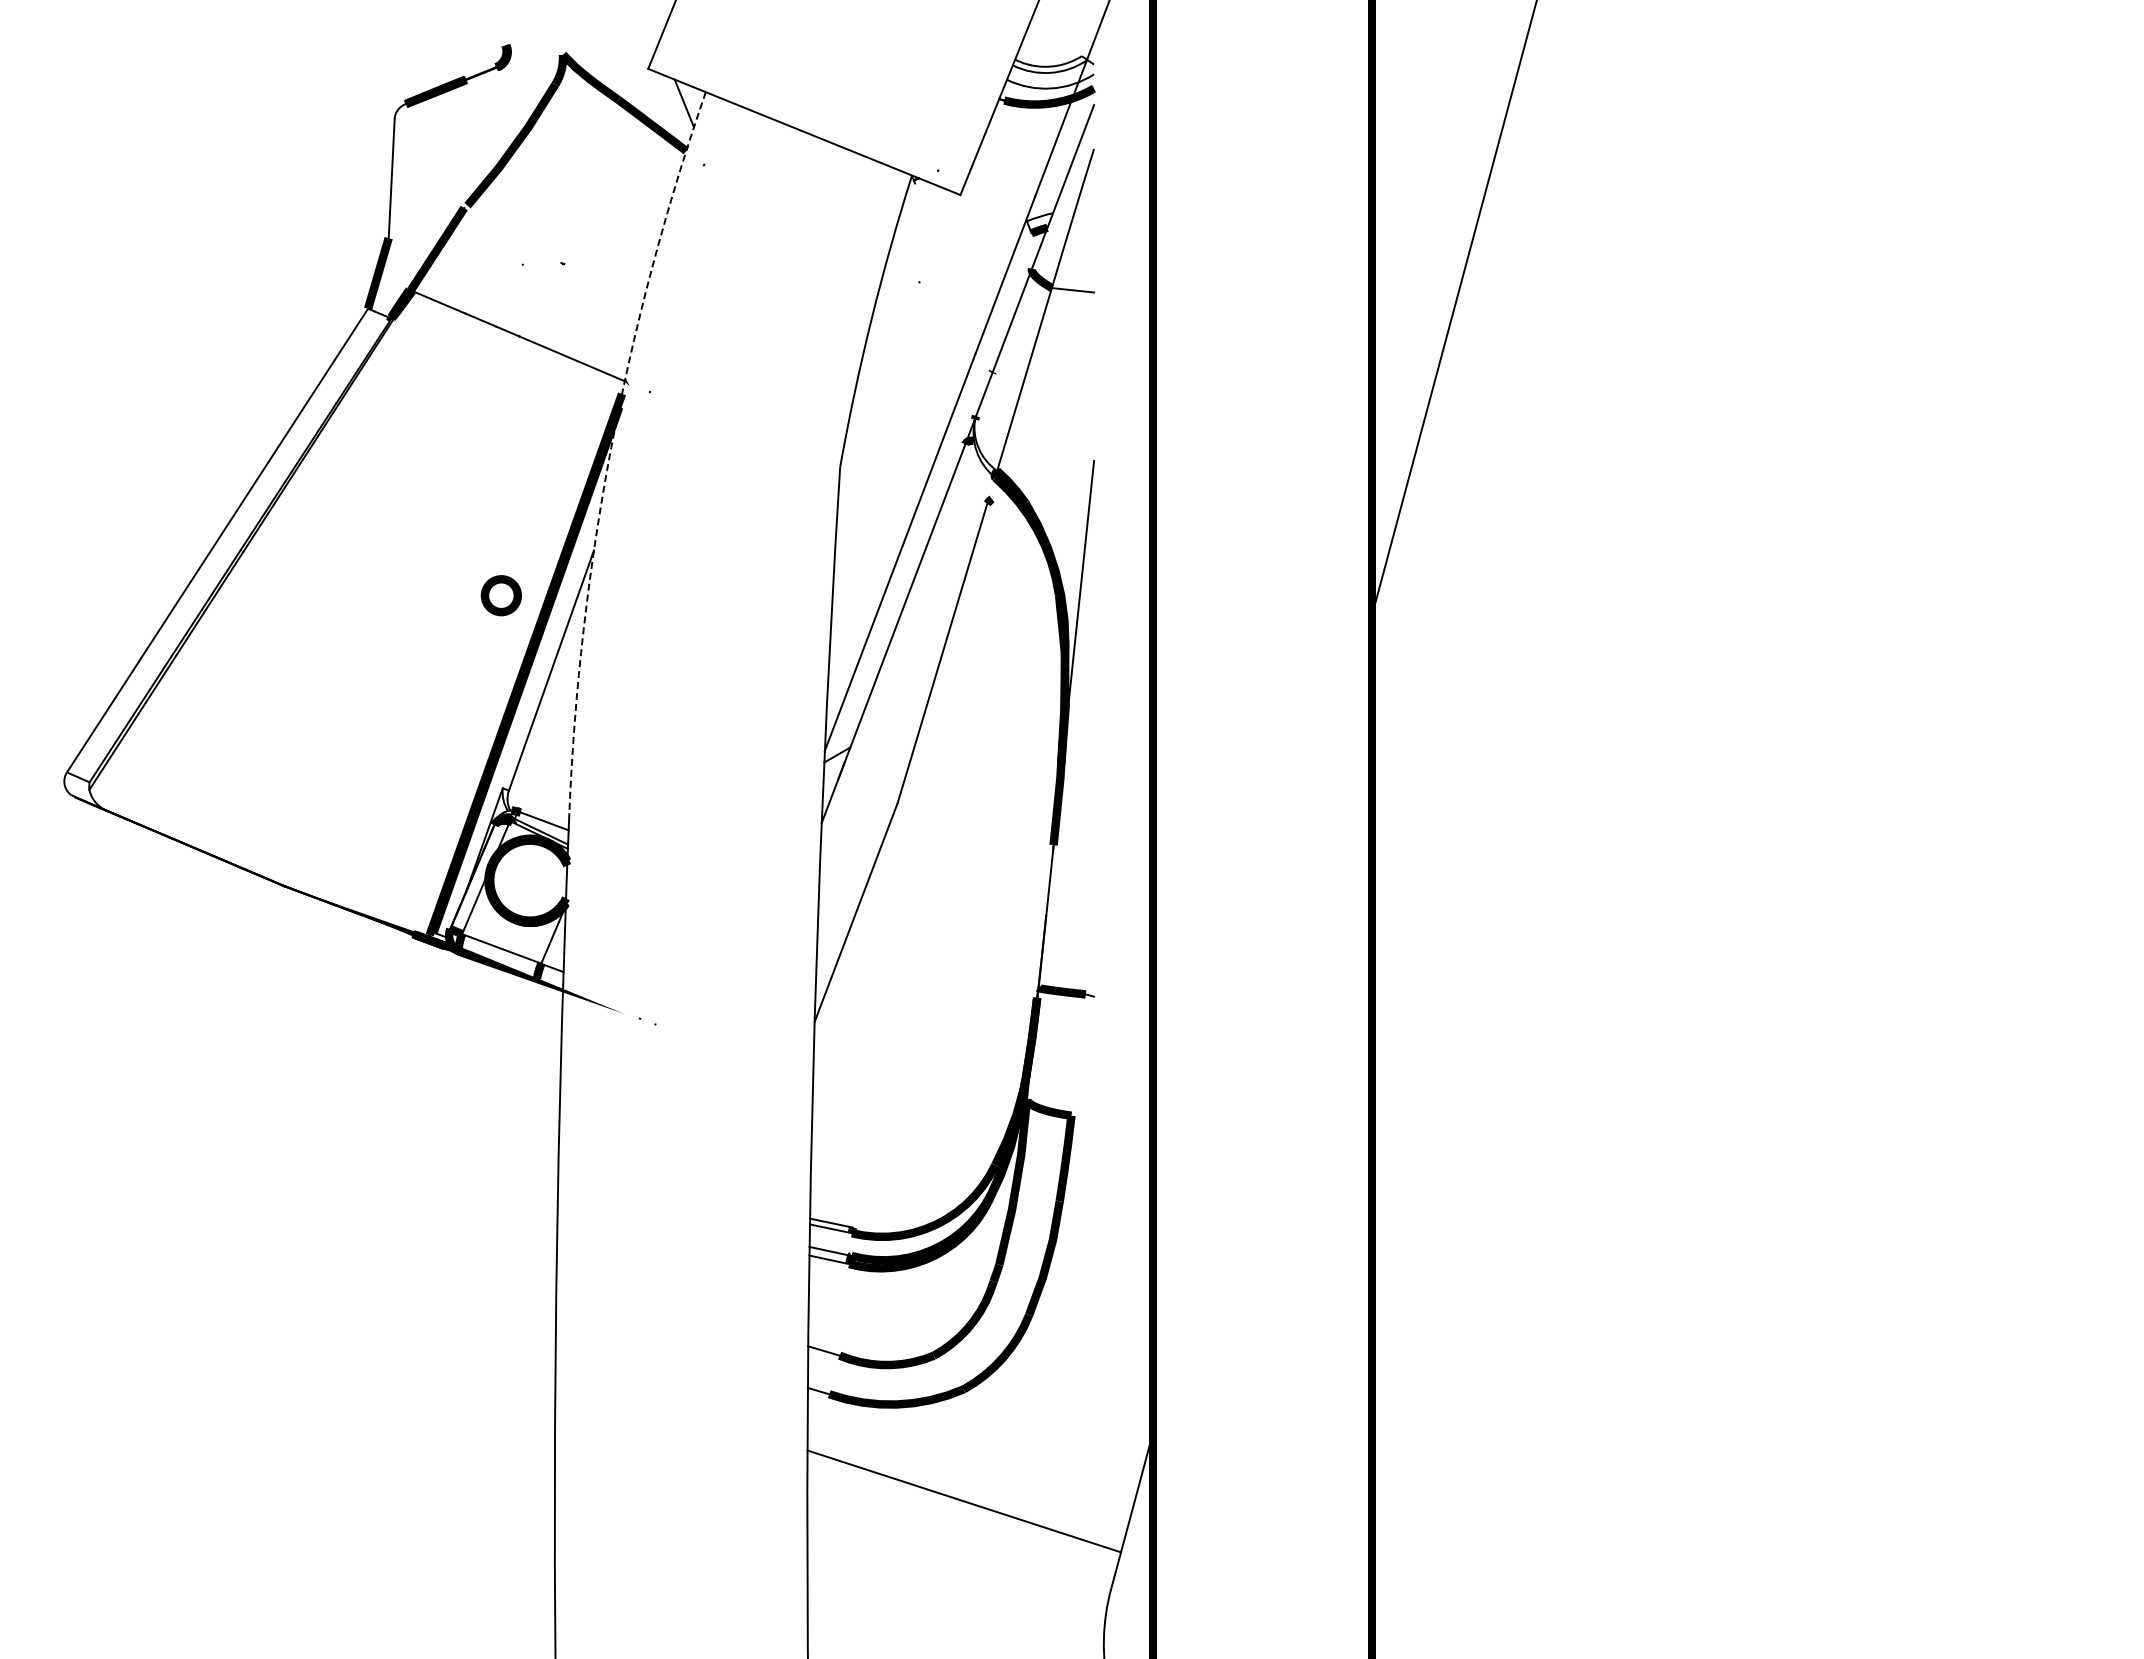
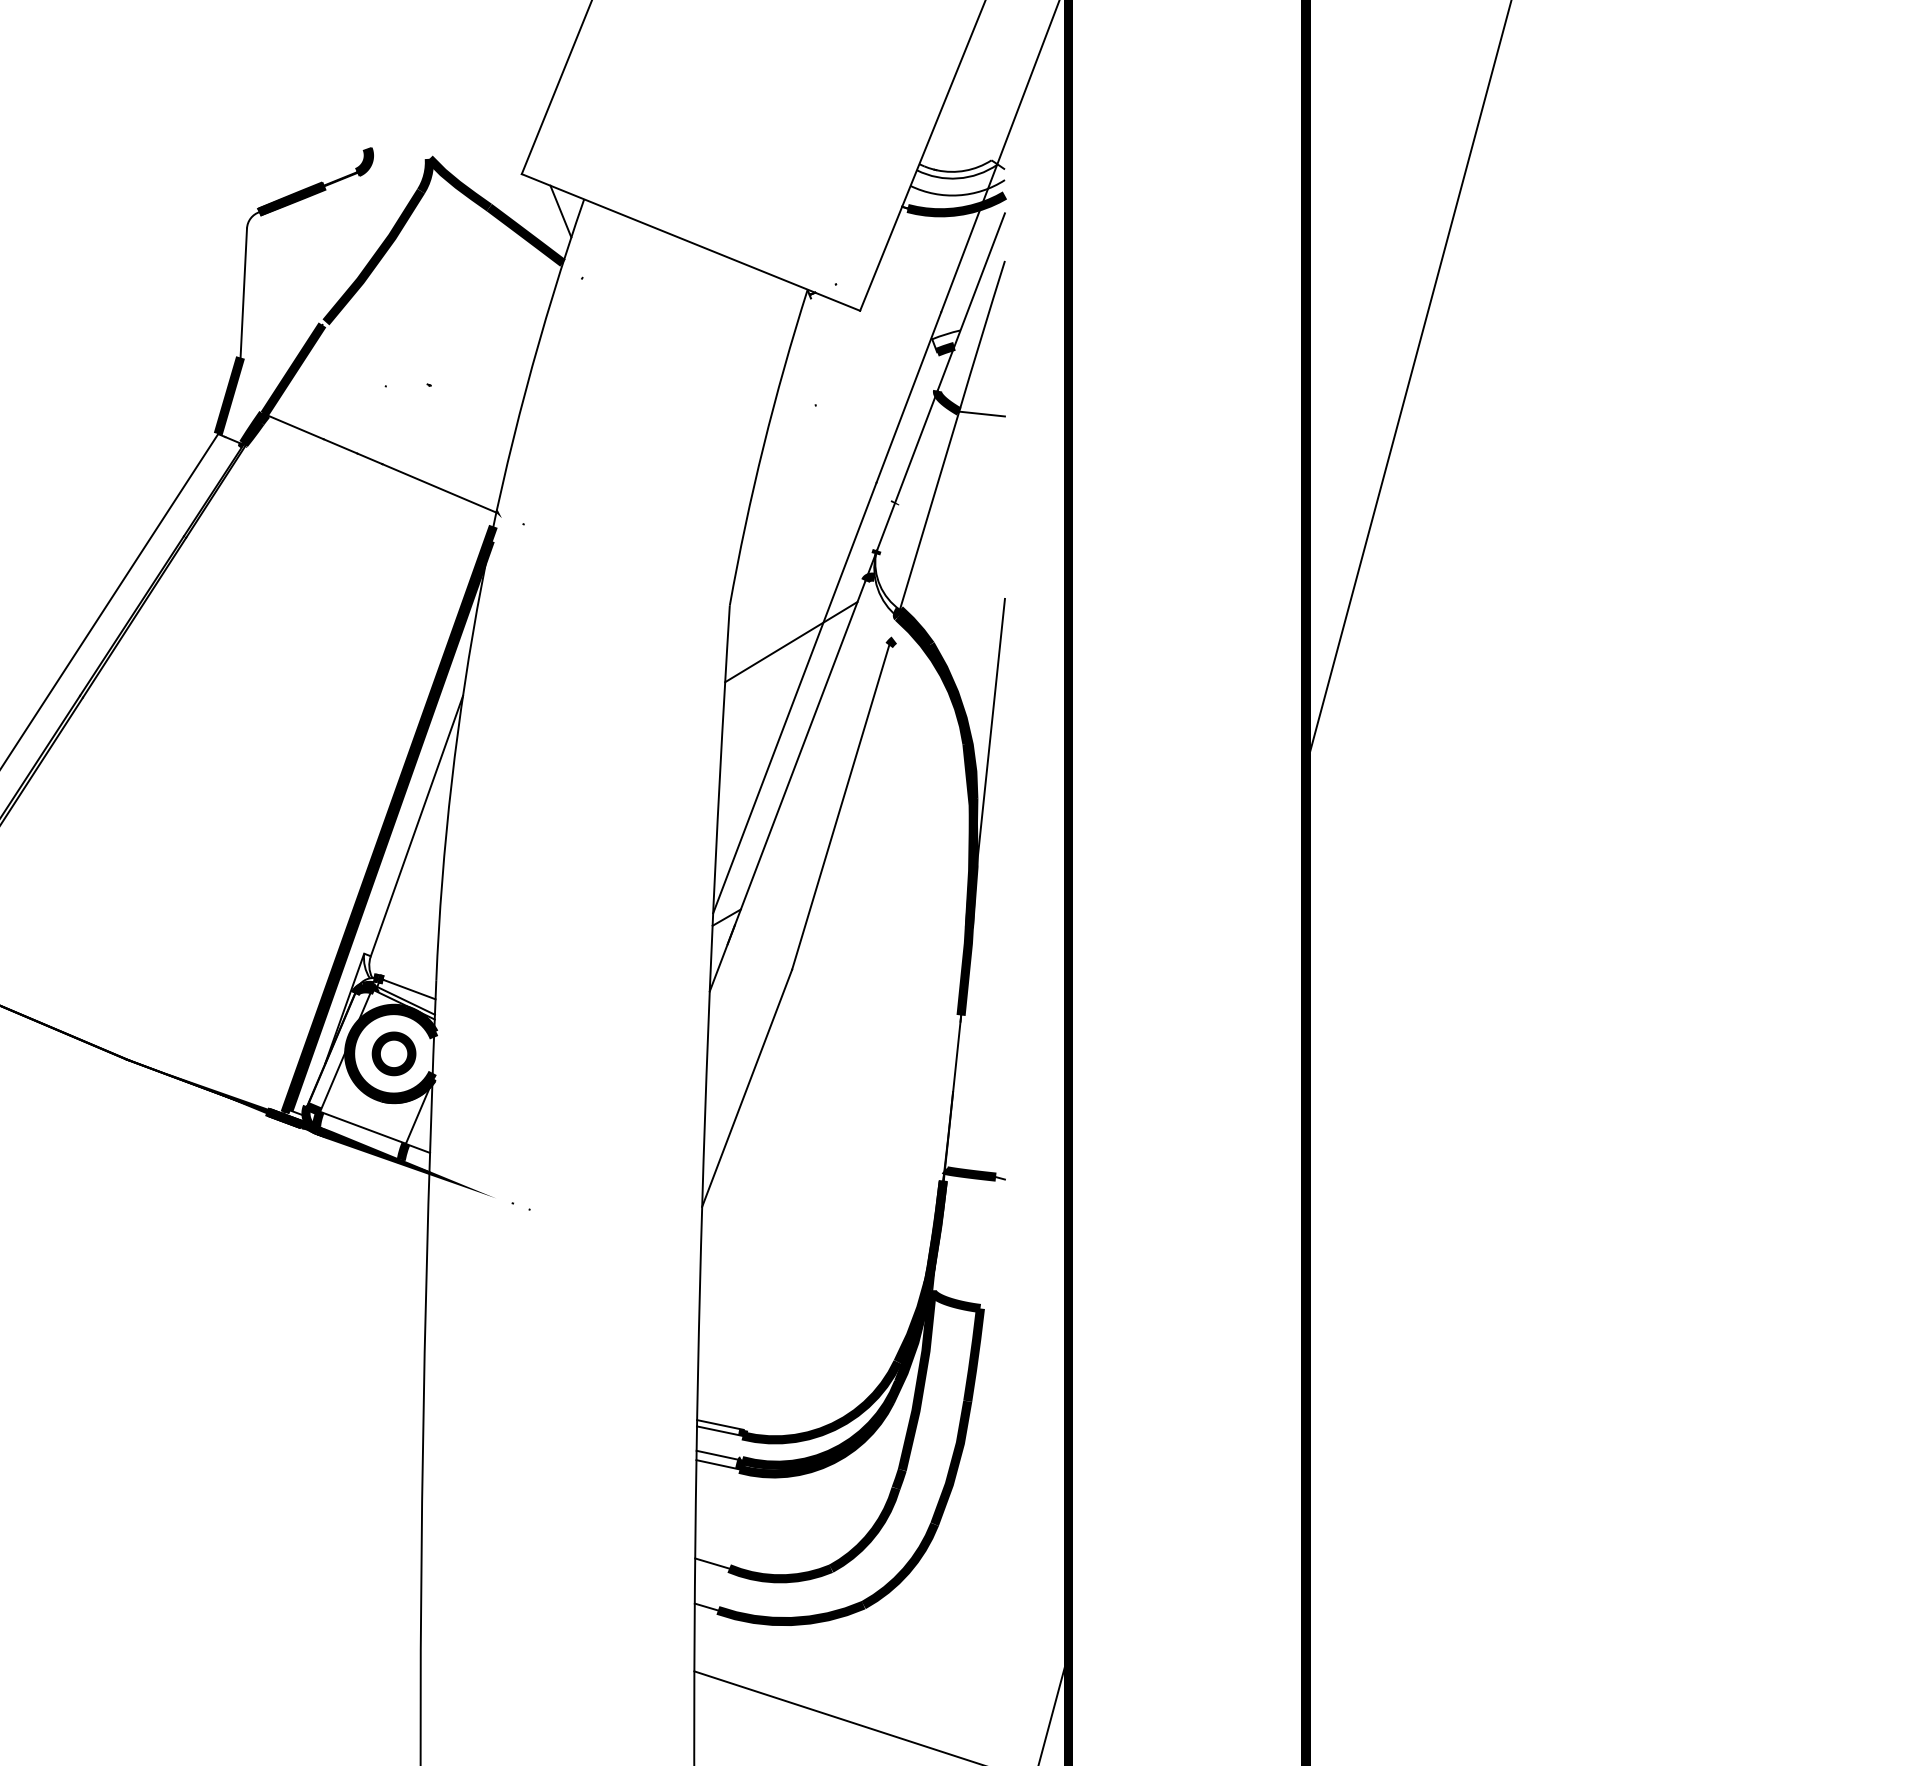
arc: (611, 447) -> (481, 584), dashed -> solid
line: (896, 500) -> (790, 641), added
part: (500, 595) -> (393, 1053), moved

